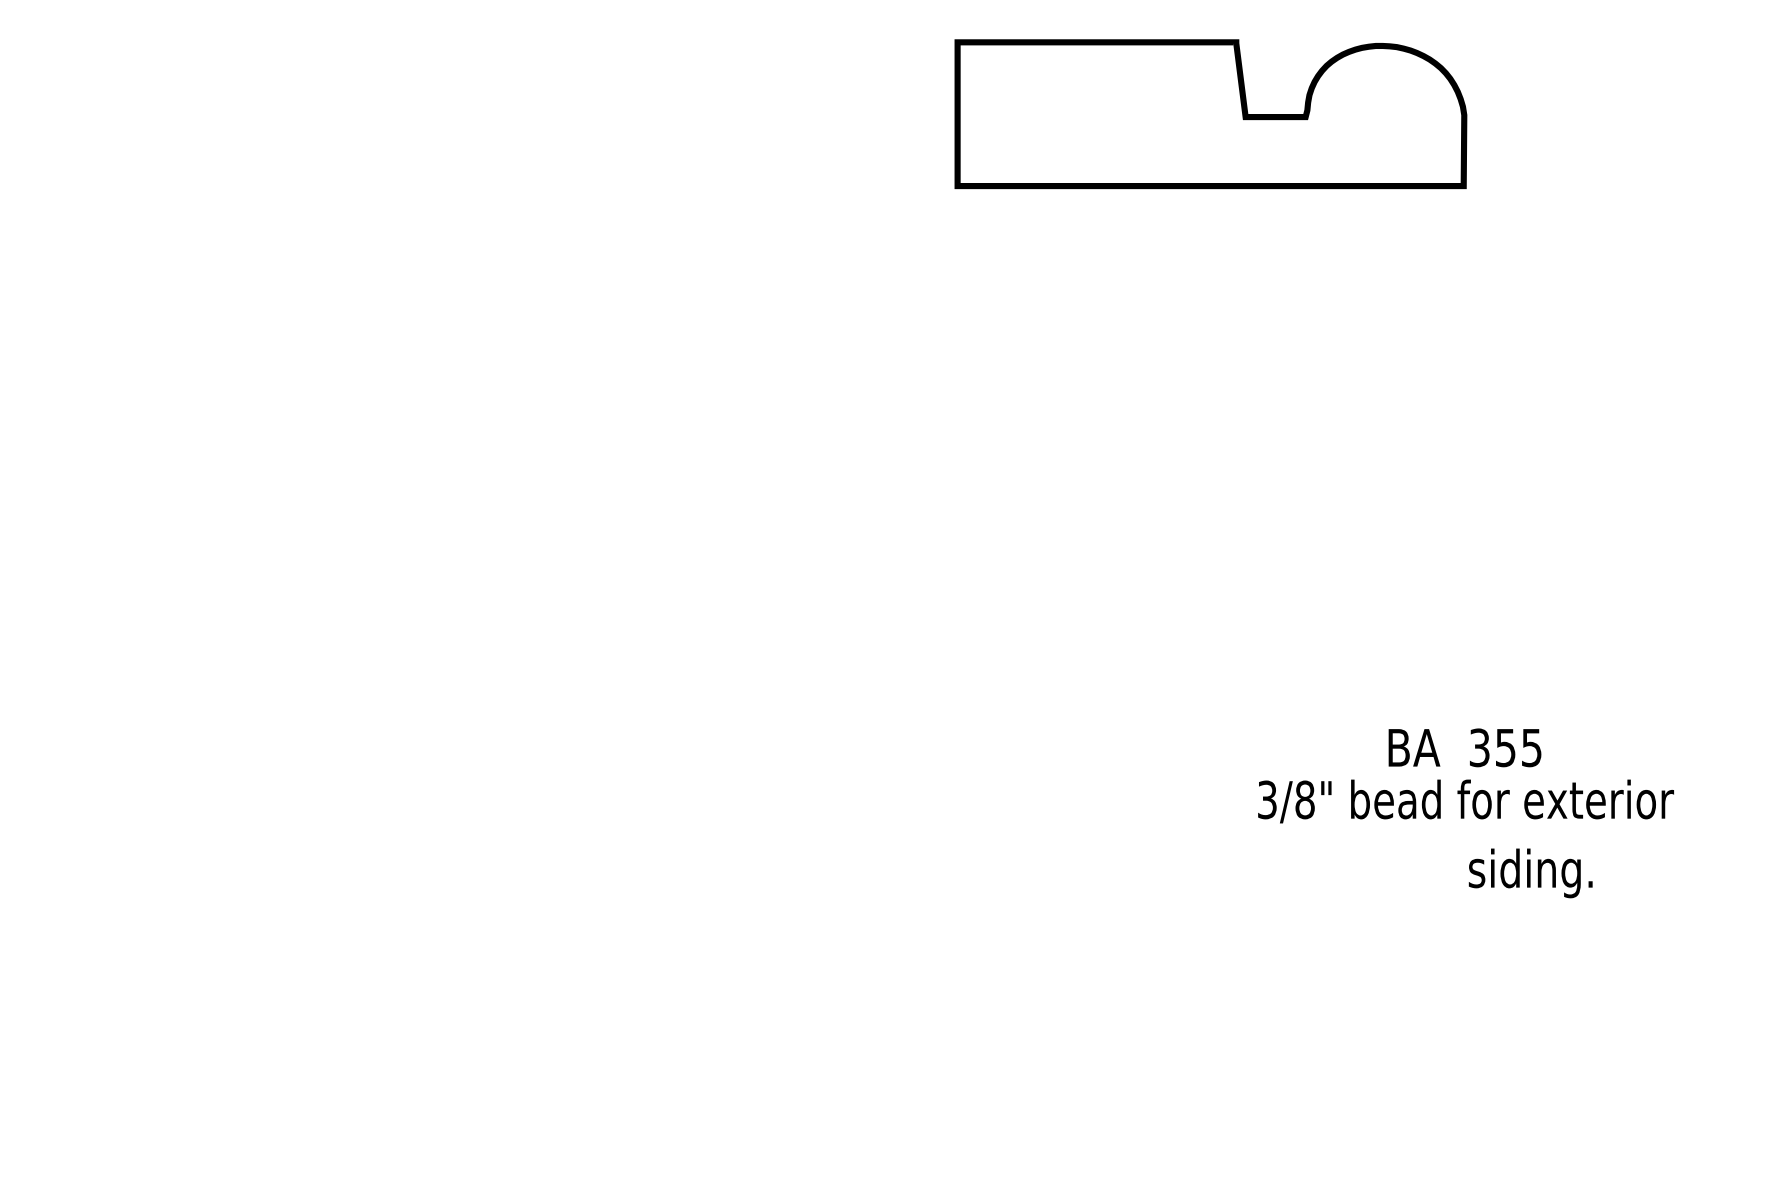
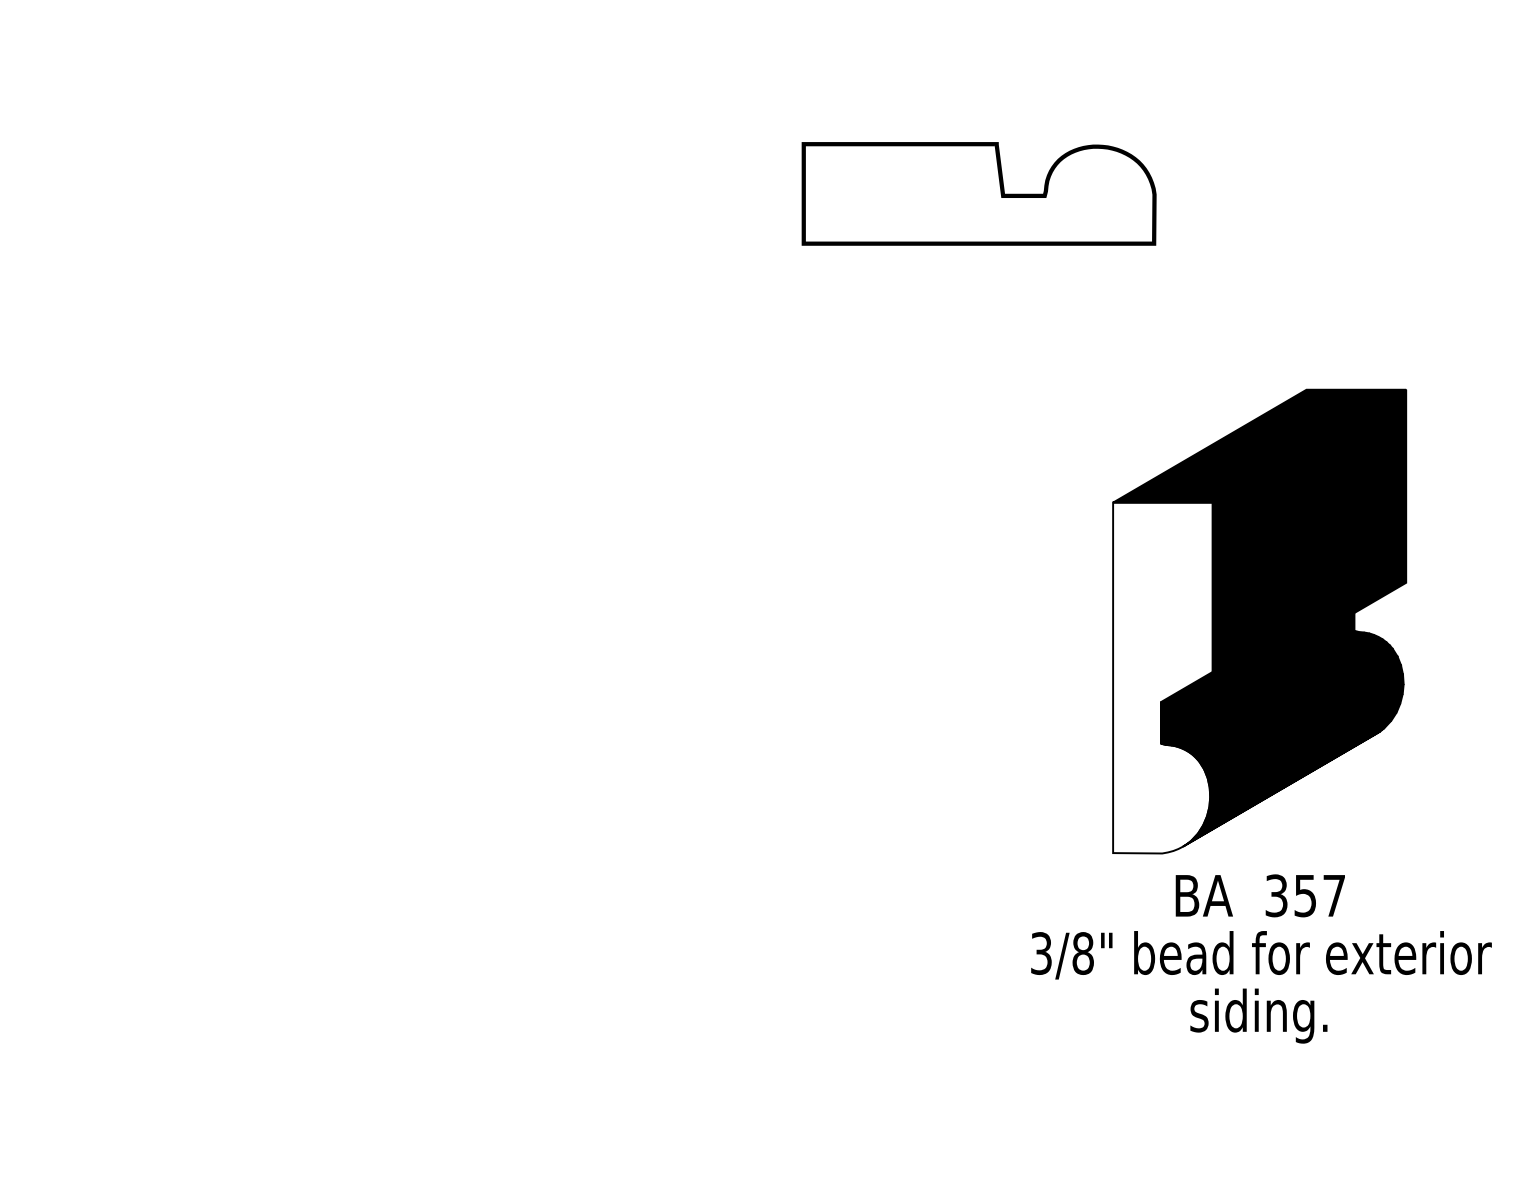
part: (1211, 113) -> (979, 193), size x0.62
part: (1464, 500) -> (1259, 621), added
text: (1531, 748) -> (1333, 896), 355 -> 357
text: (1530, 873) -> (1258, 1016), moved

